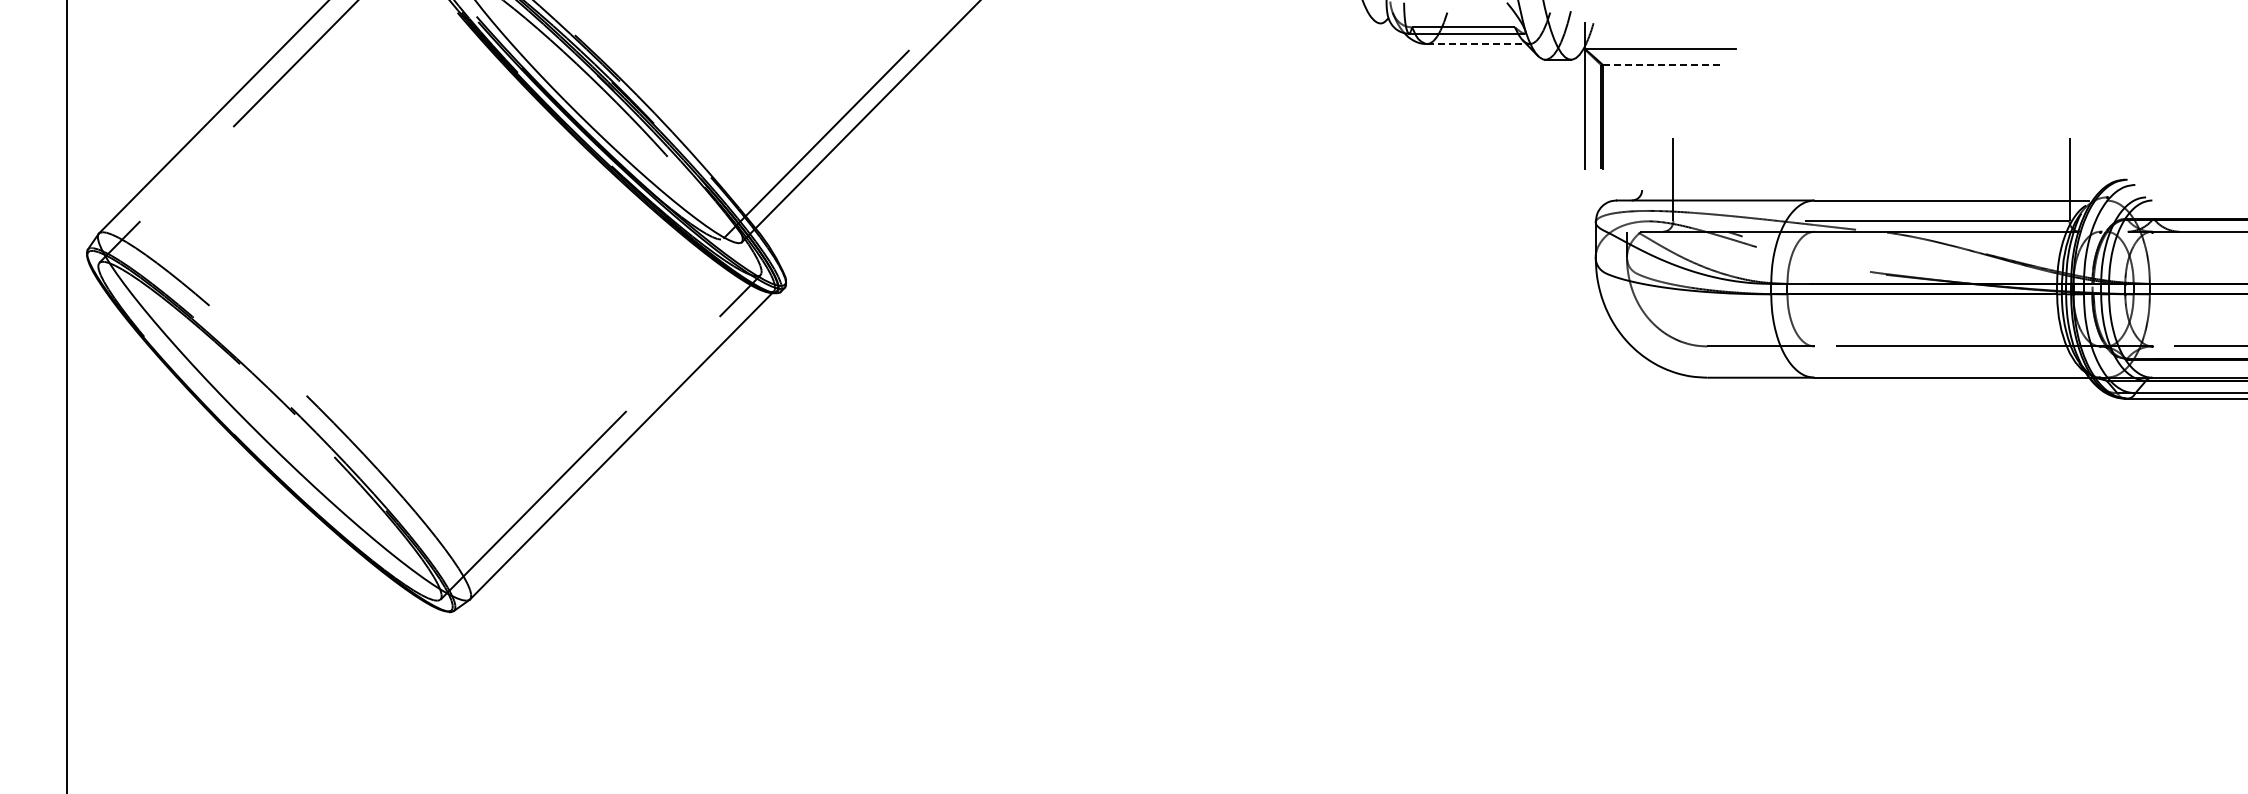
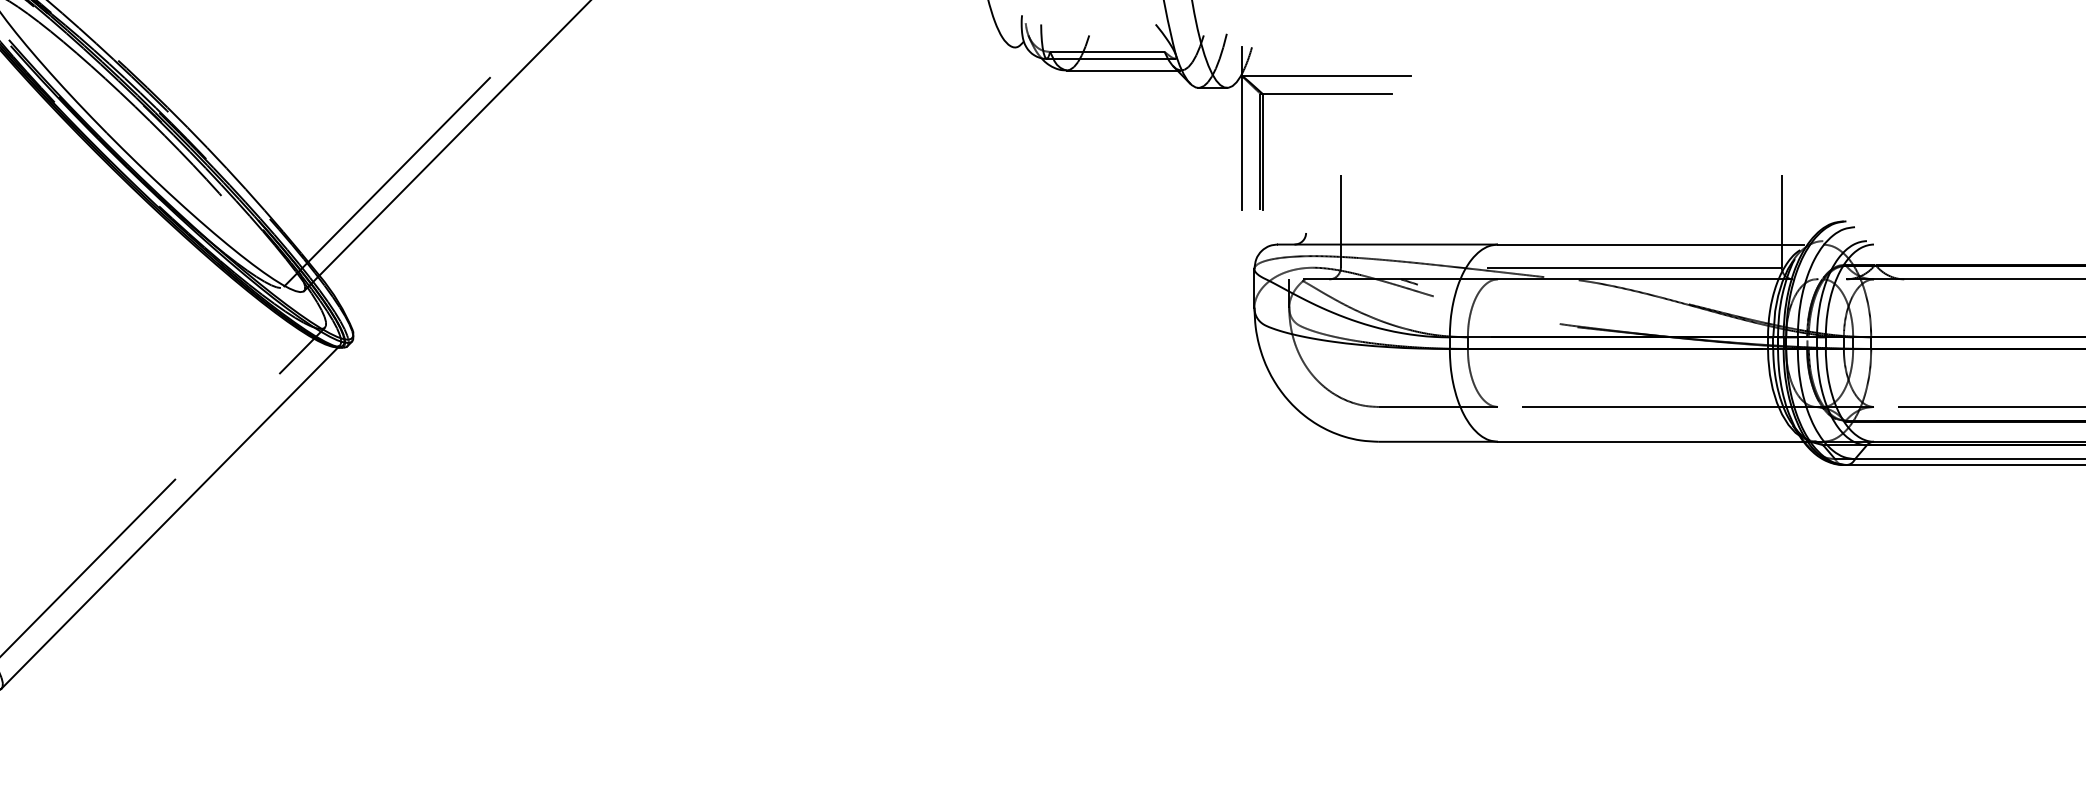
line: (1476, 44) -> (1121, 70), dashed -> solid
line: (1660, 64) -> (1326, 93), dashed -> solid

